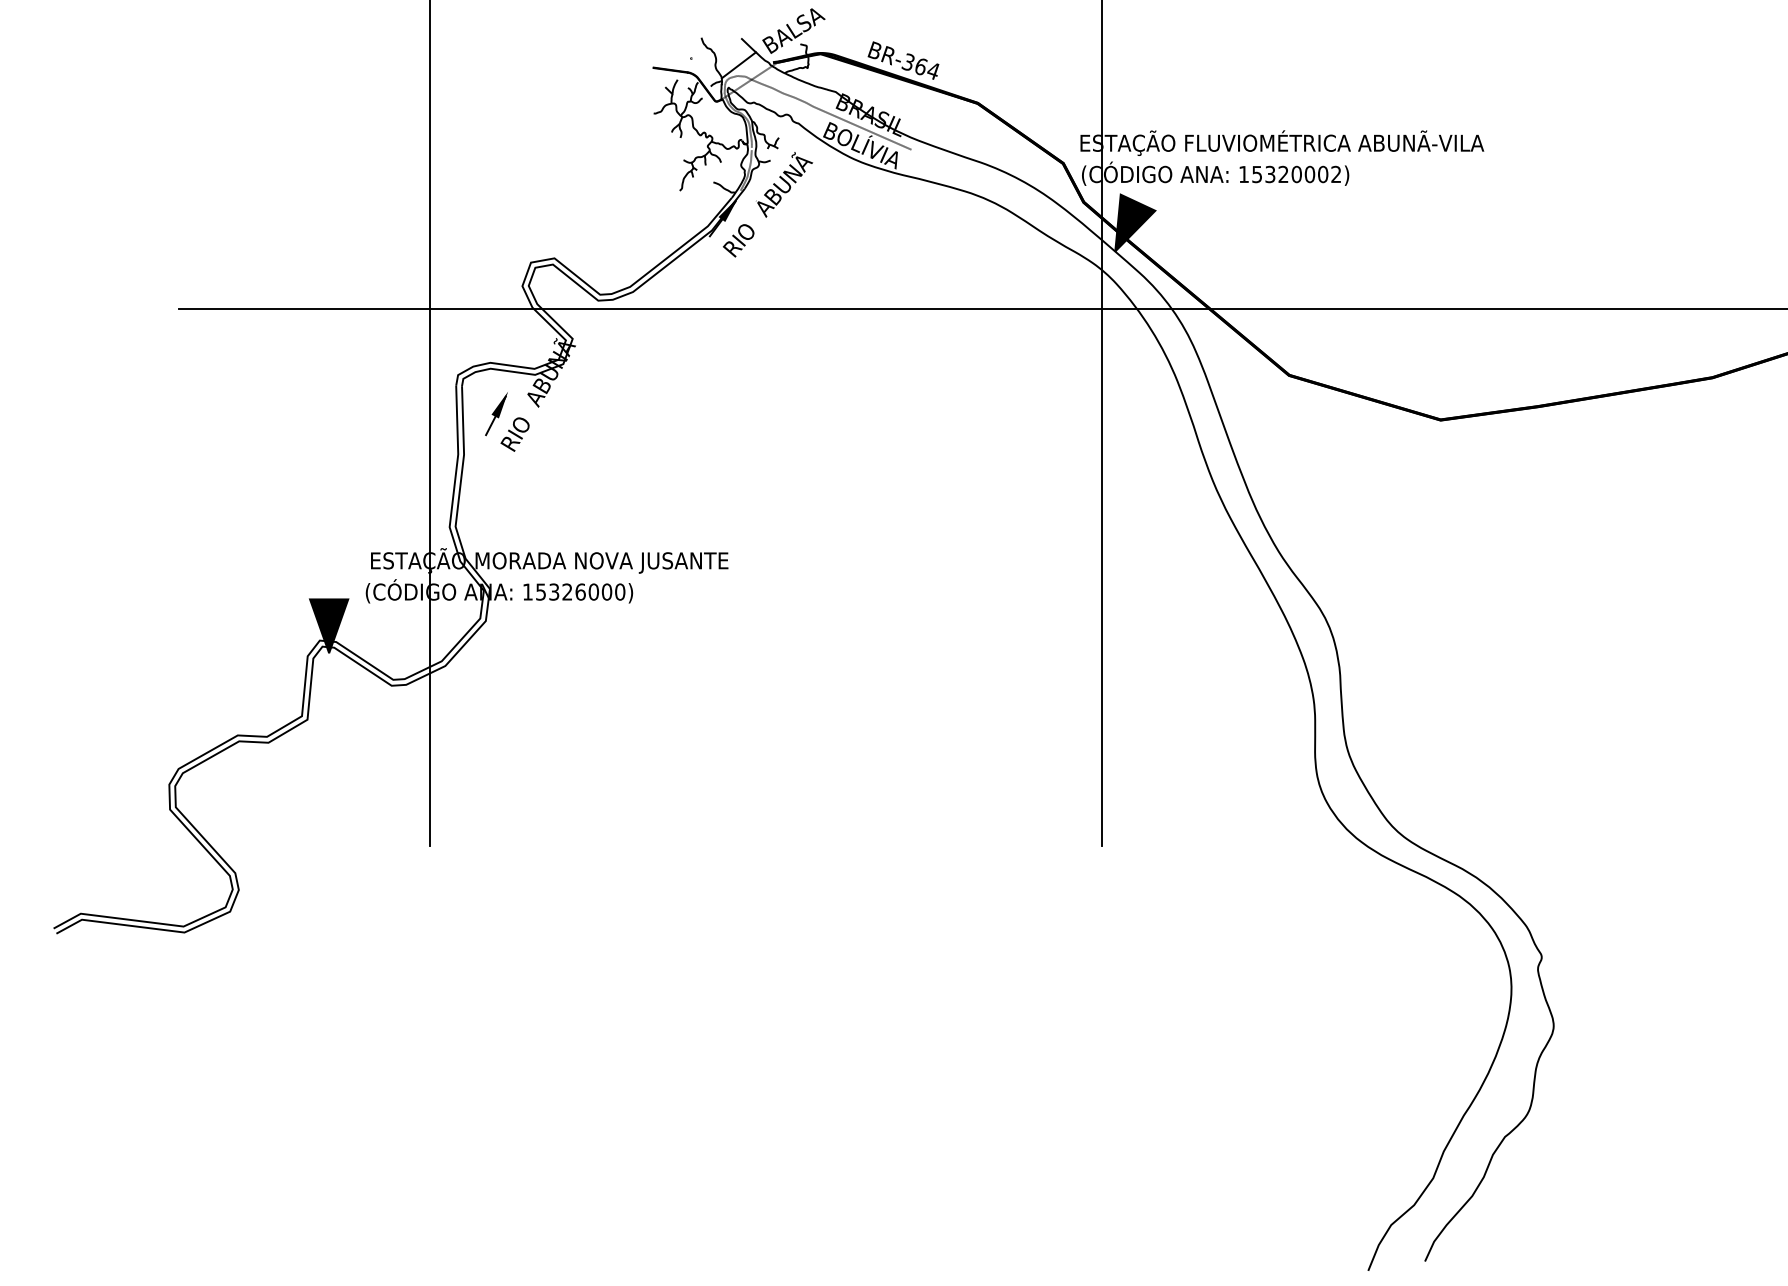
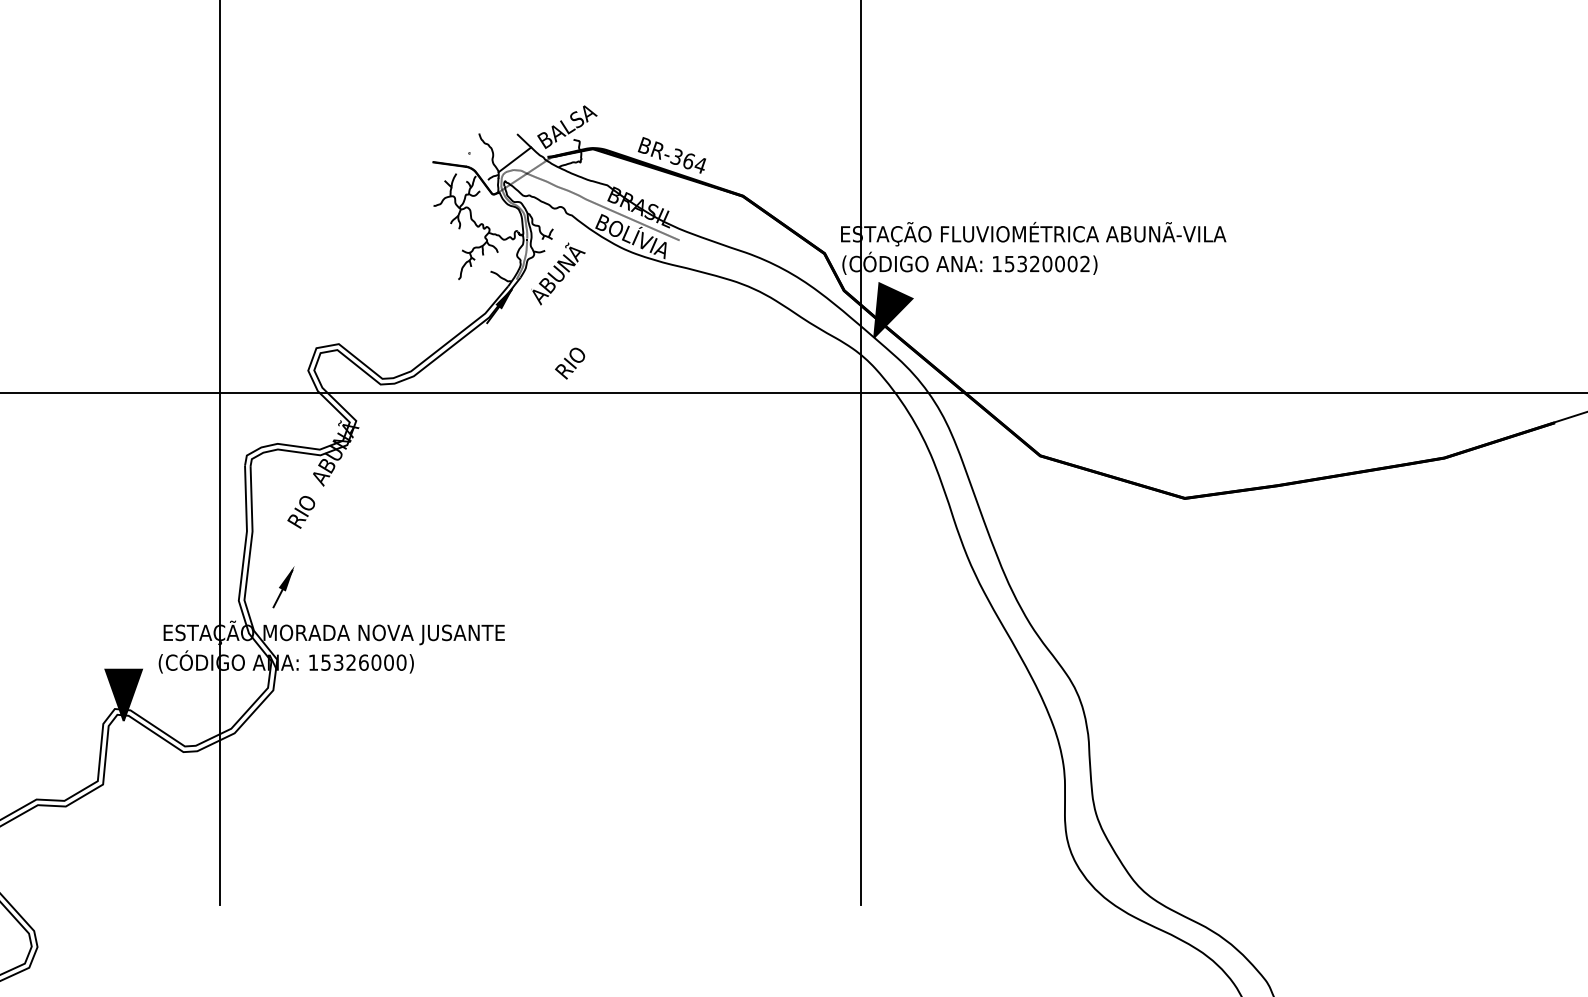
text: (738, 240) -> (569, 363), moved
part: (496, 414) -> (283, 587), moved

